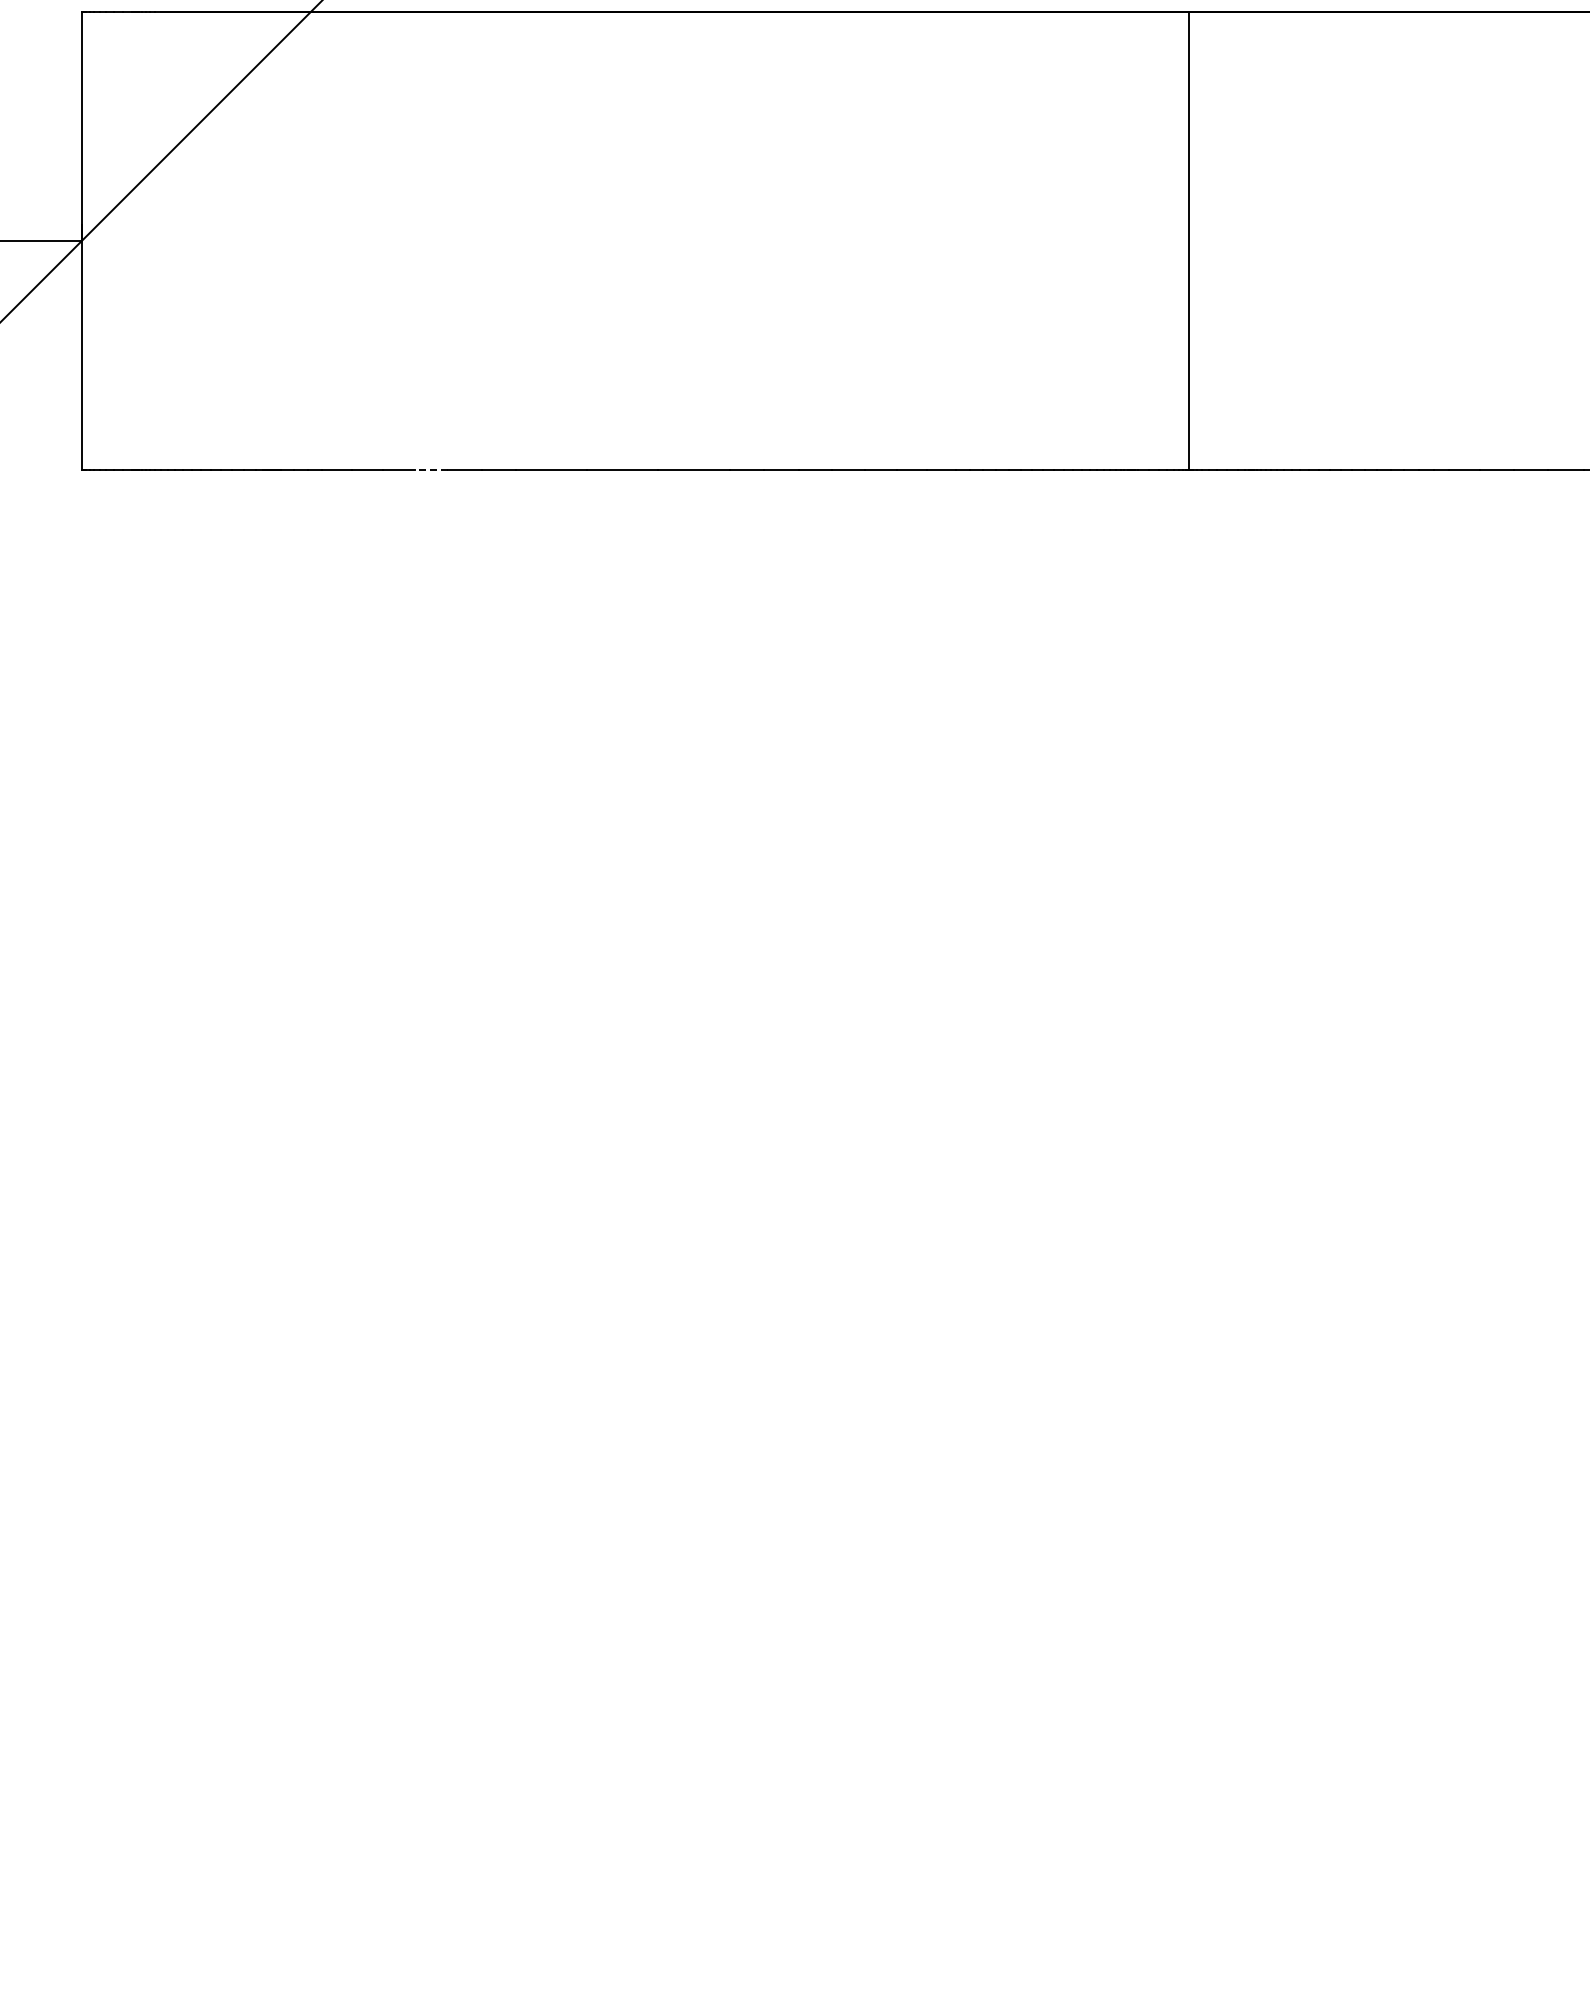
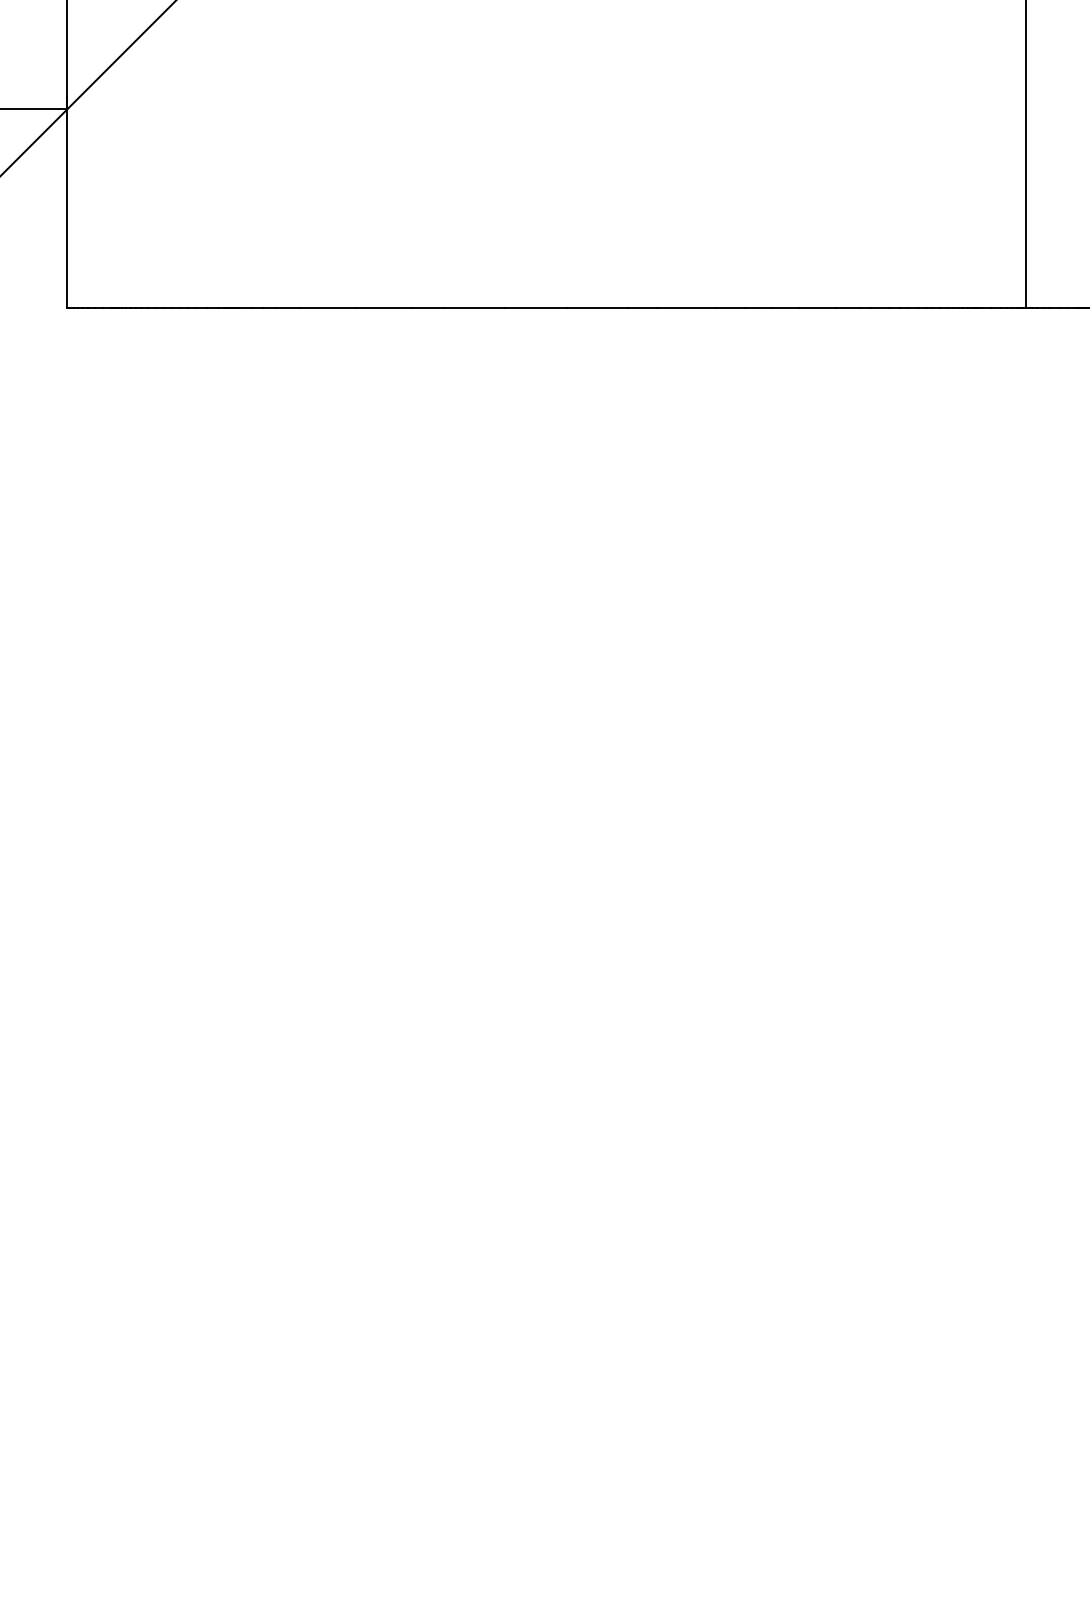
line: (431, 469) -> (369, 307), dashed -> solid

